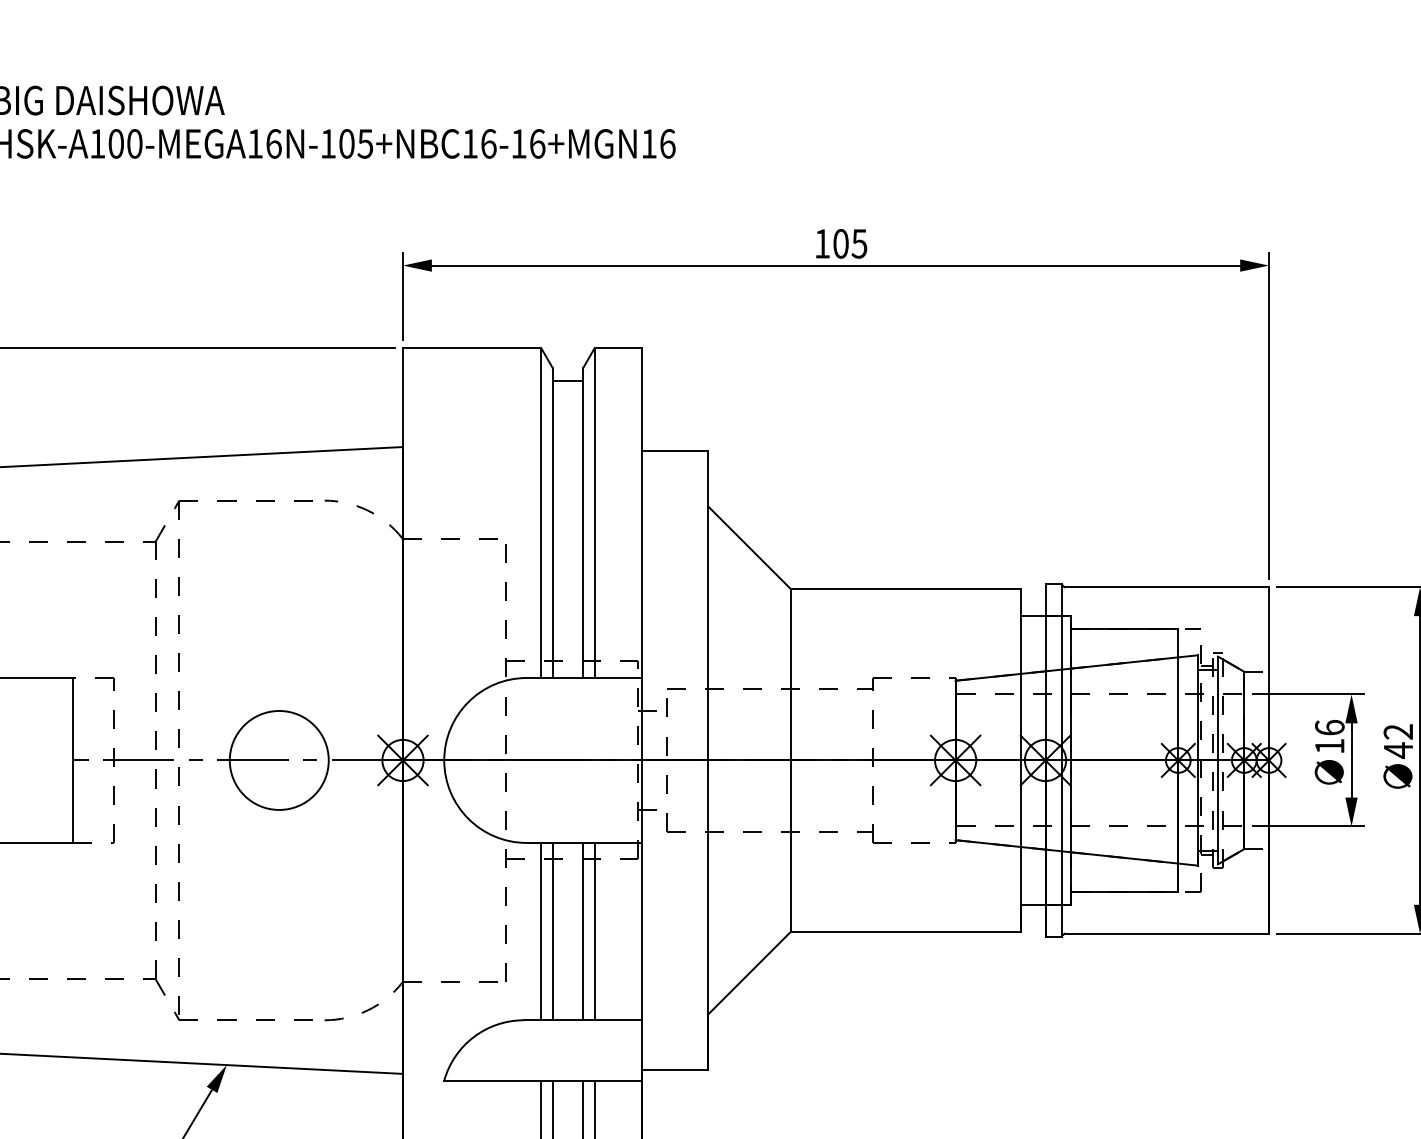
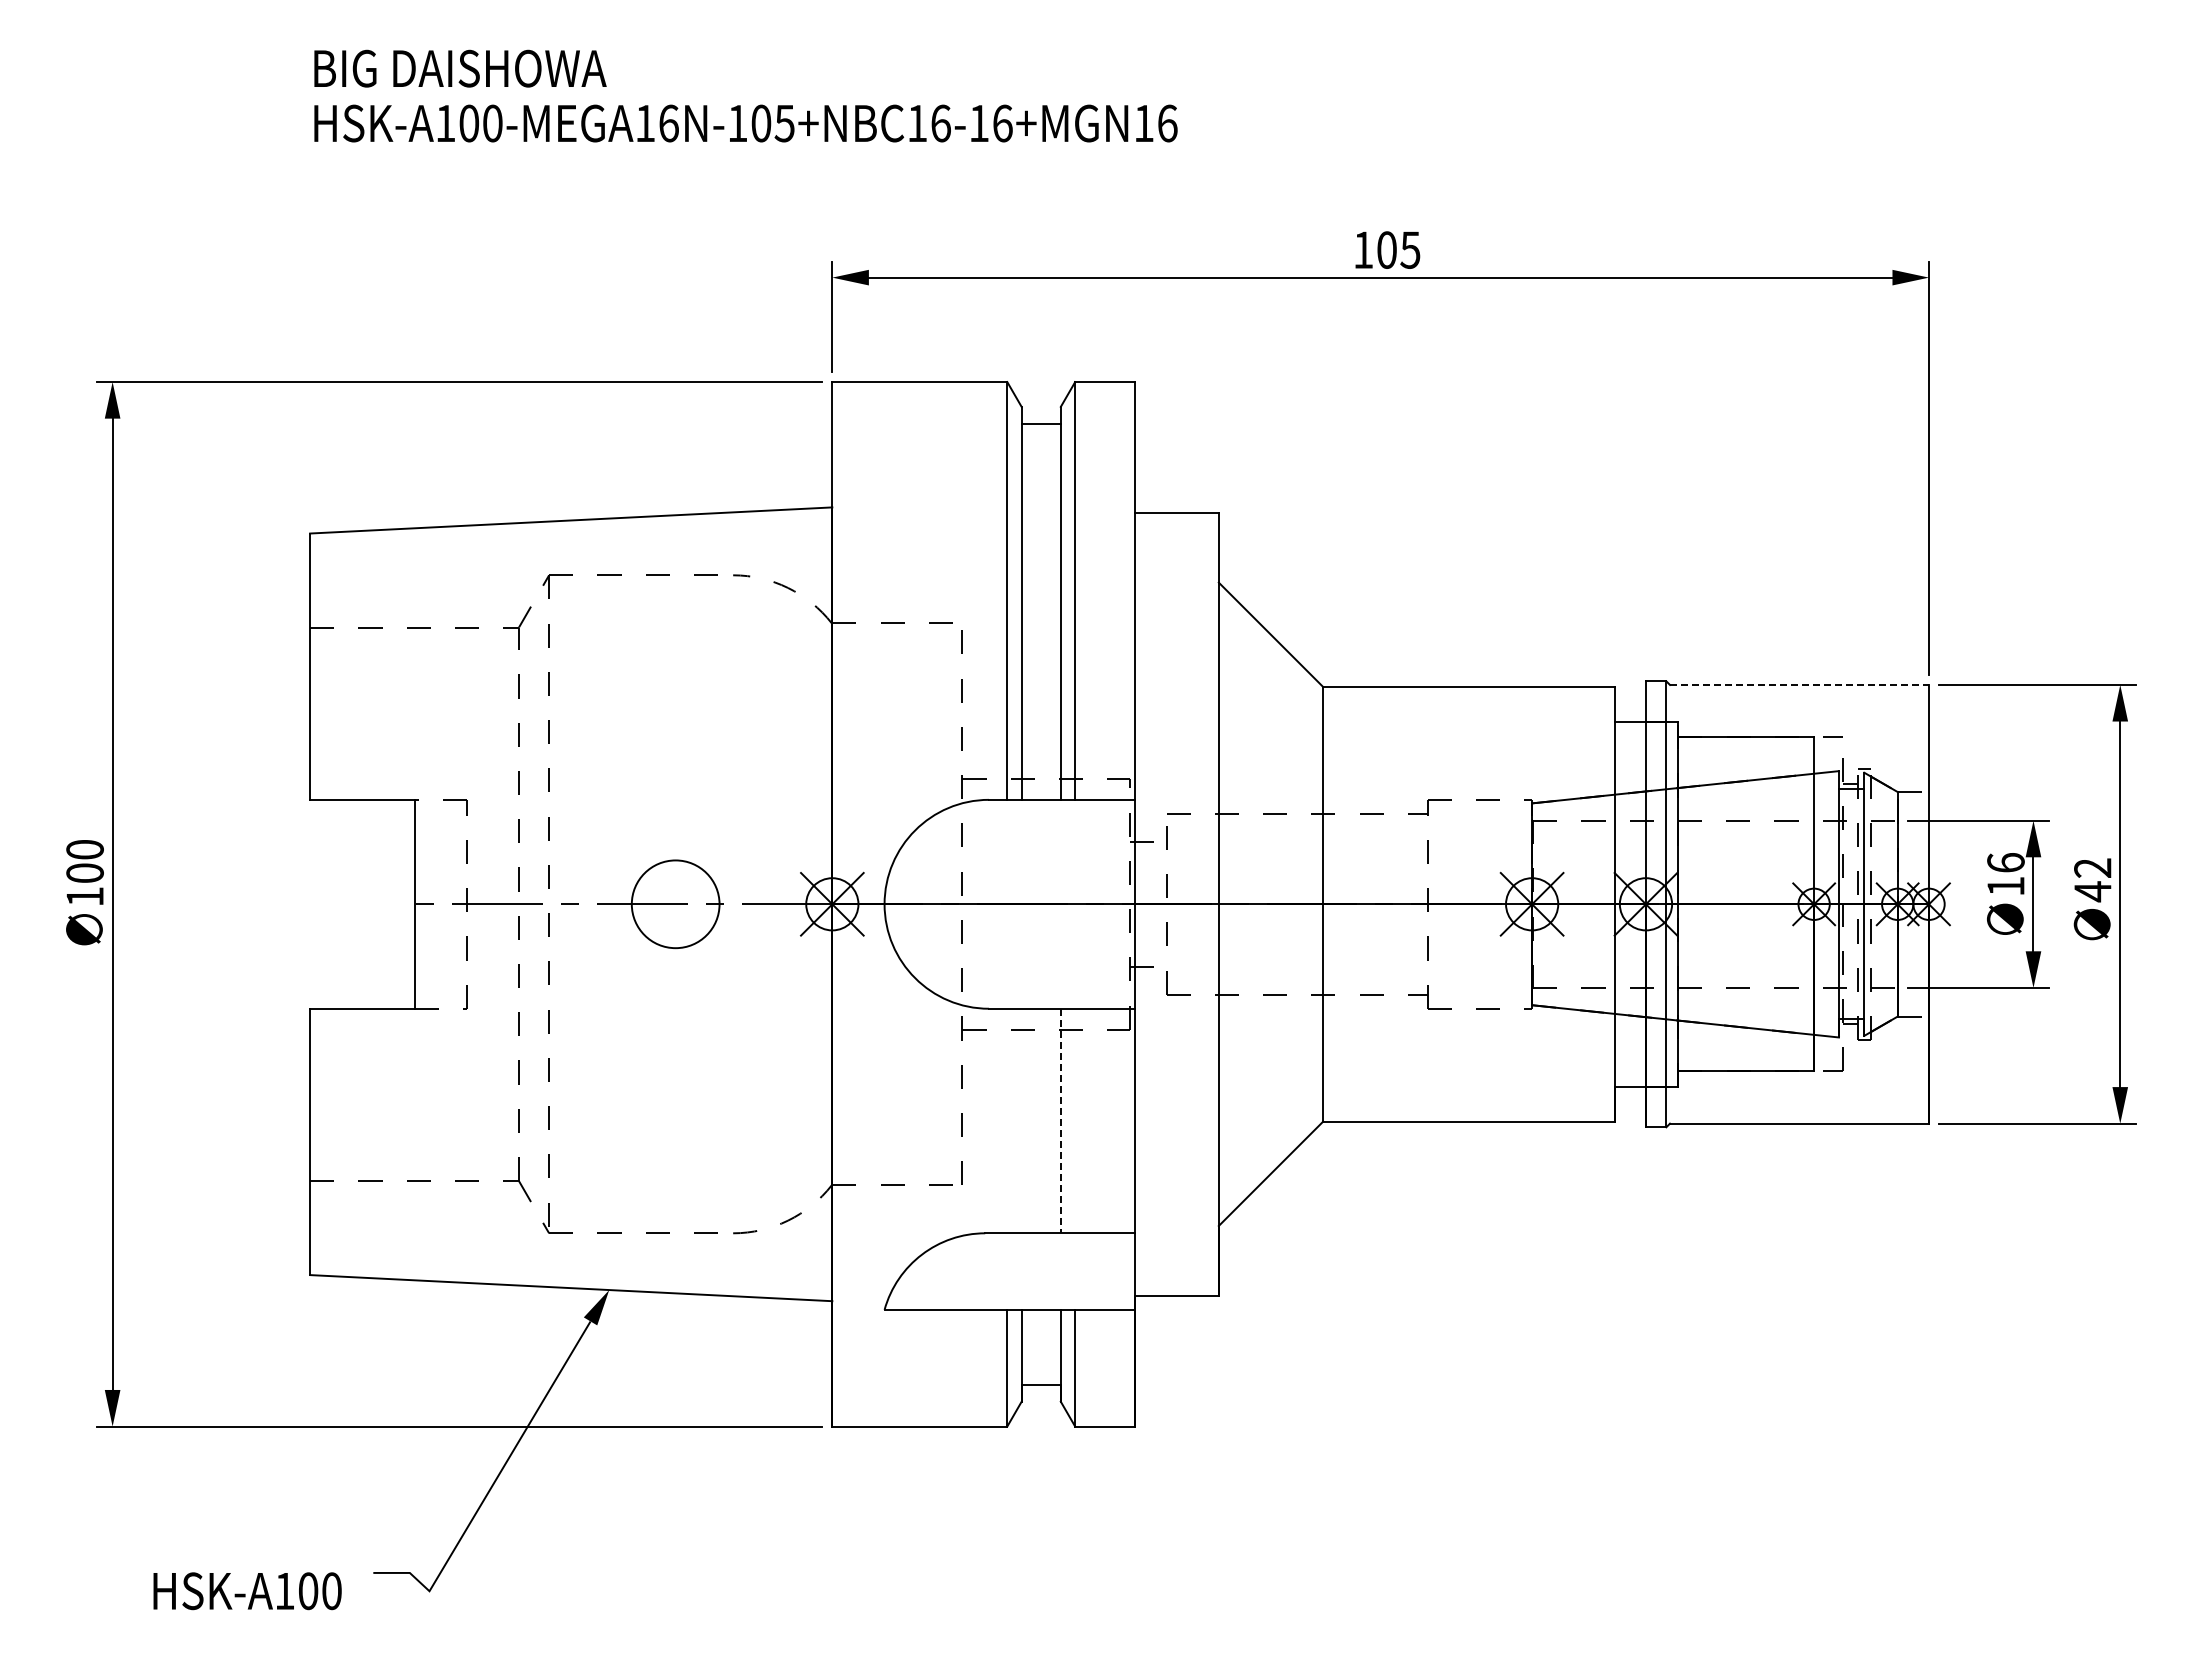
line: (1166, 586) -> (1799, 684), solid -> dashed
circle: (279, 759) -> (675, 903), size x0.7
line: (541, 931) -> (1007, 1120), removed
line: (552, 931) -> (1021, 1120), removed
line: (583, 931) -> (1060, 1121), solid -> dashed
line: (595, 931) -> (1075, 1120), removed

